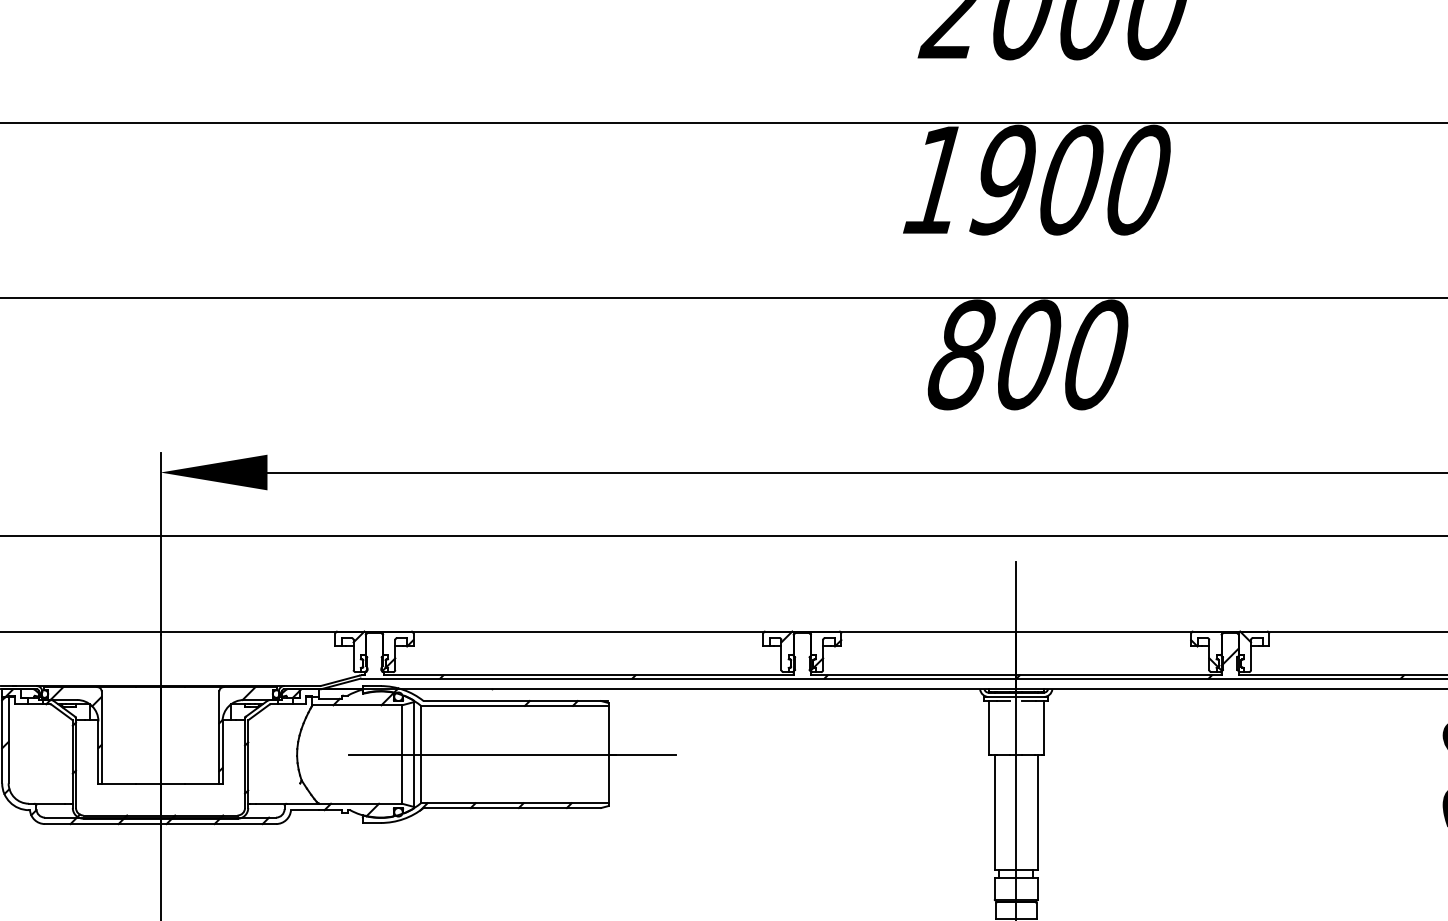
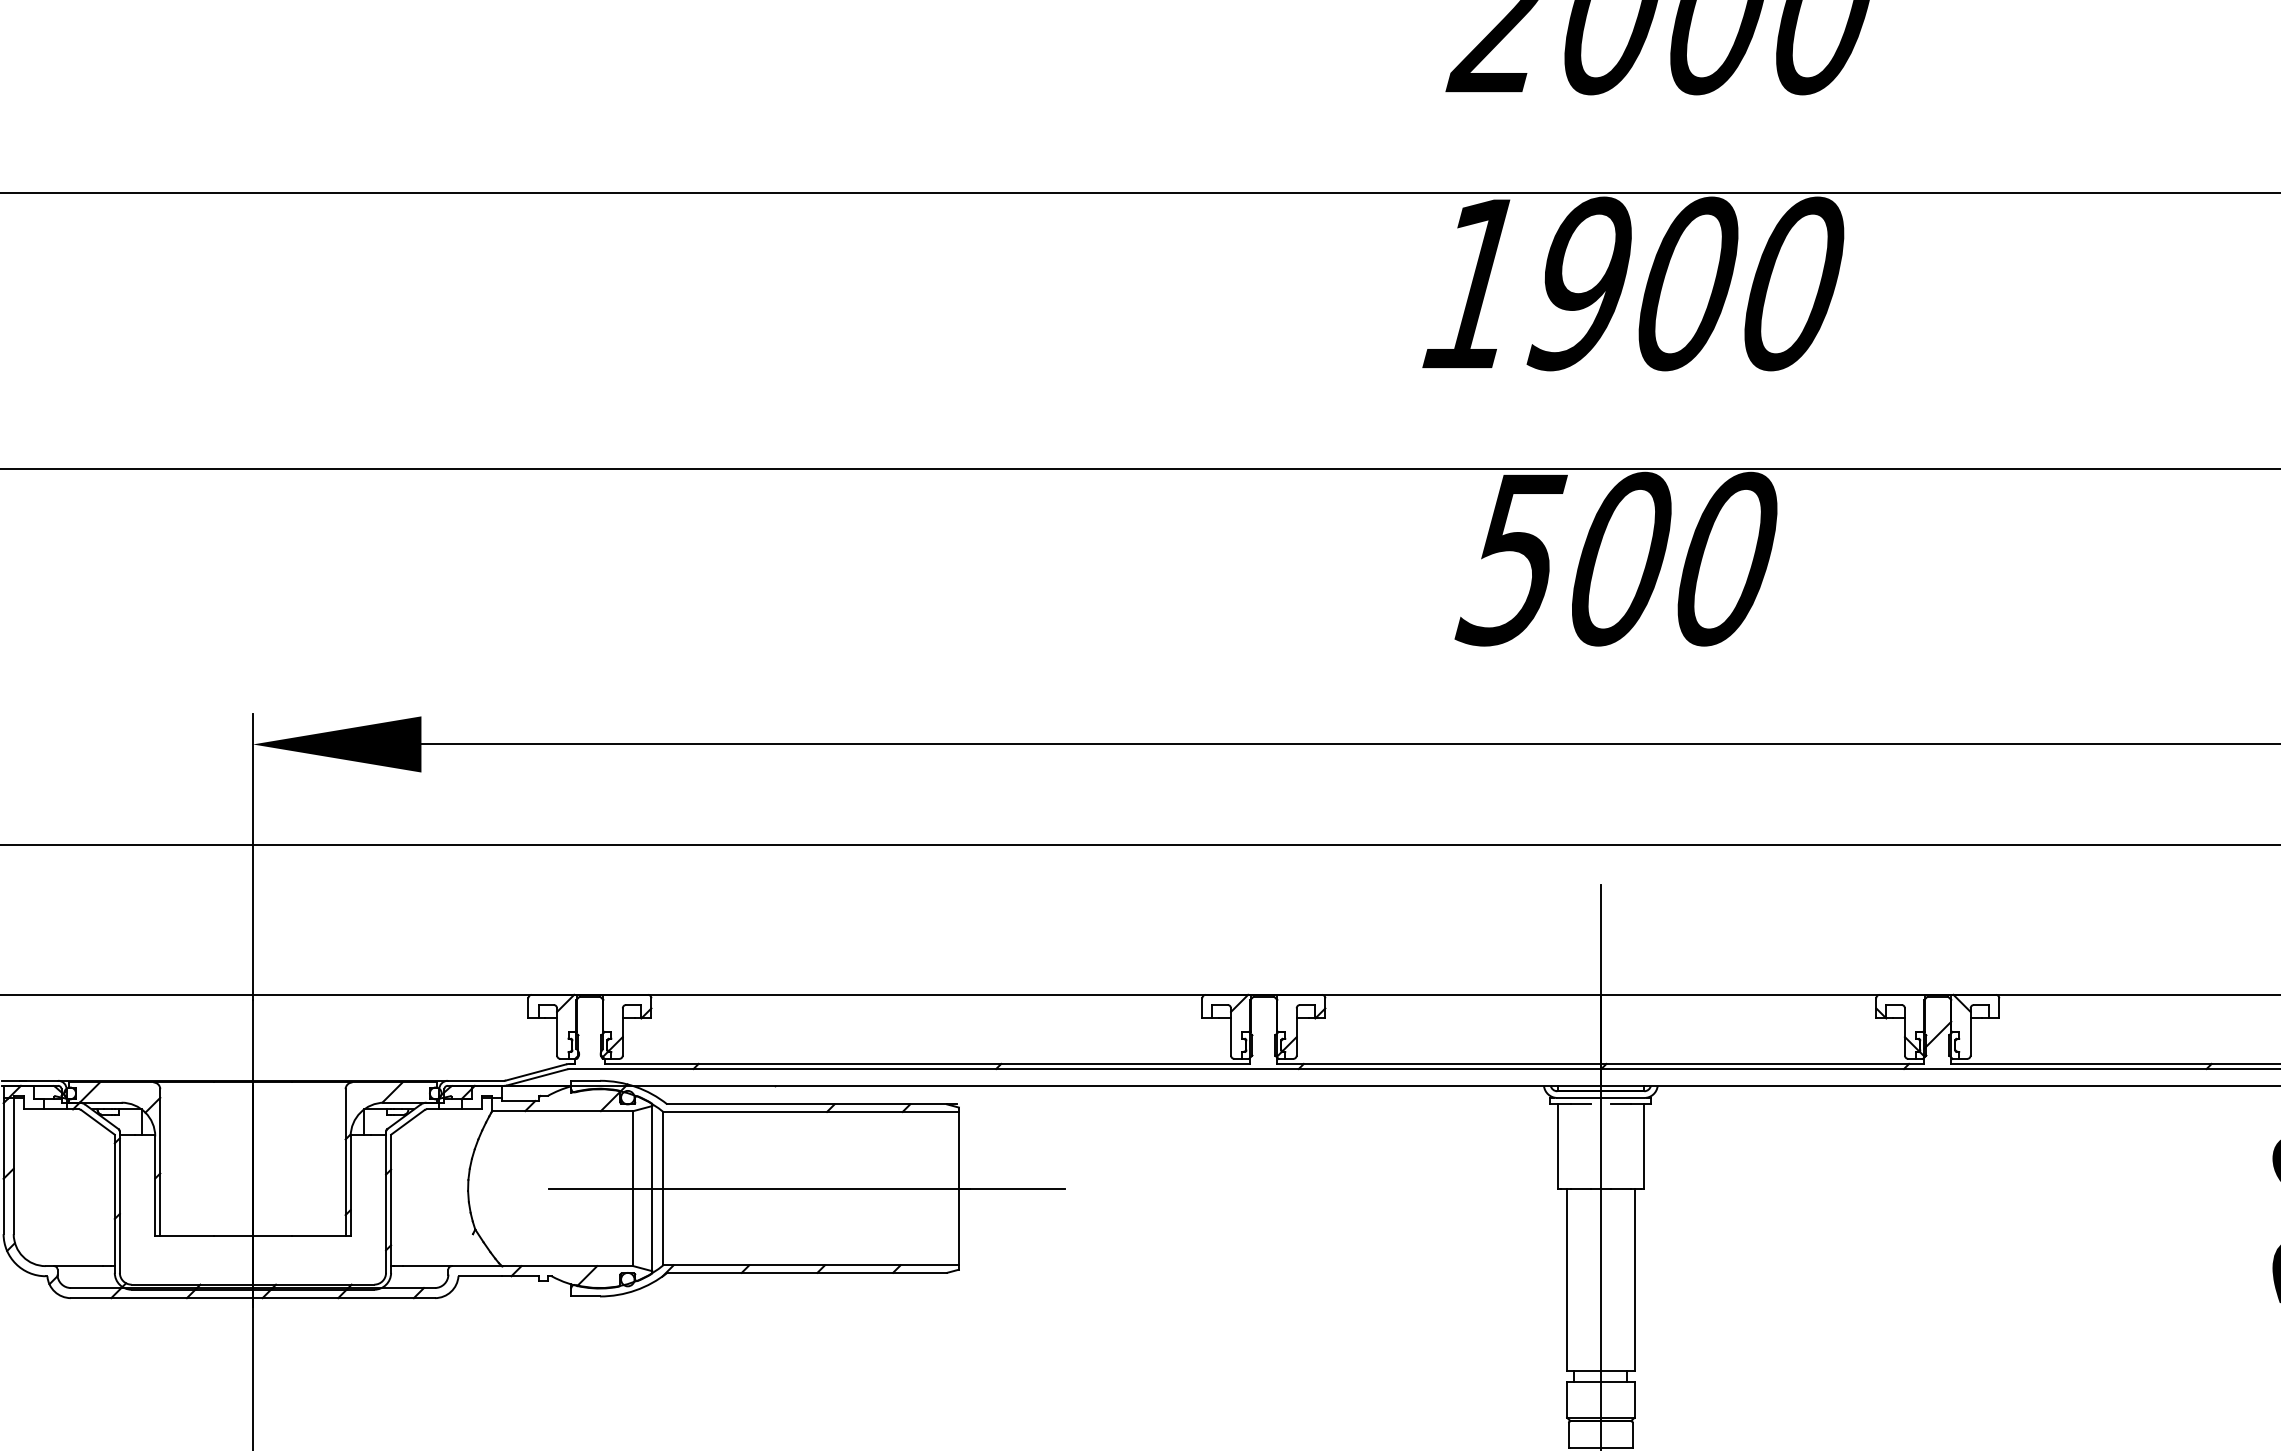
text: (959, 354) -> (1511, 558), 800 -> 500

